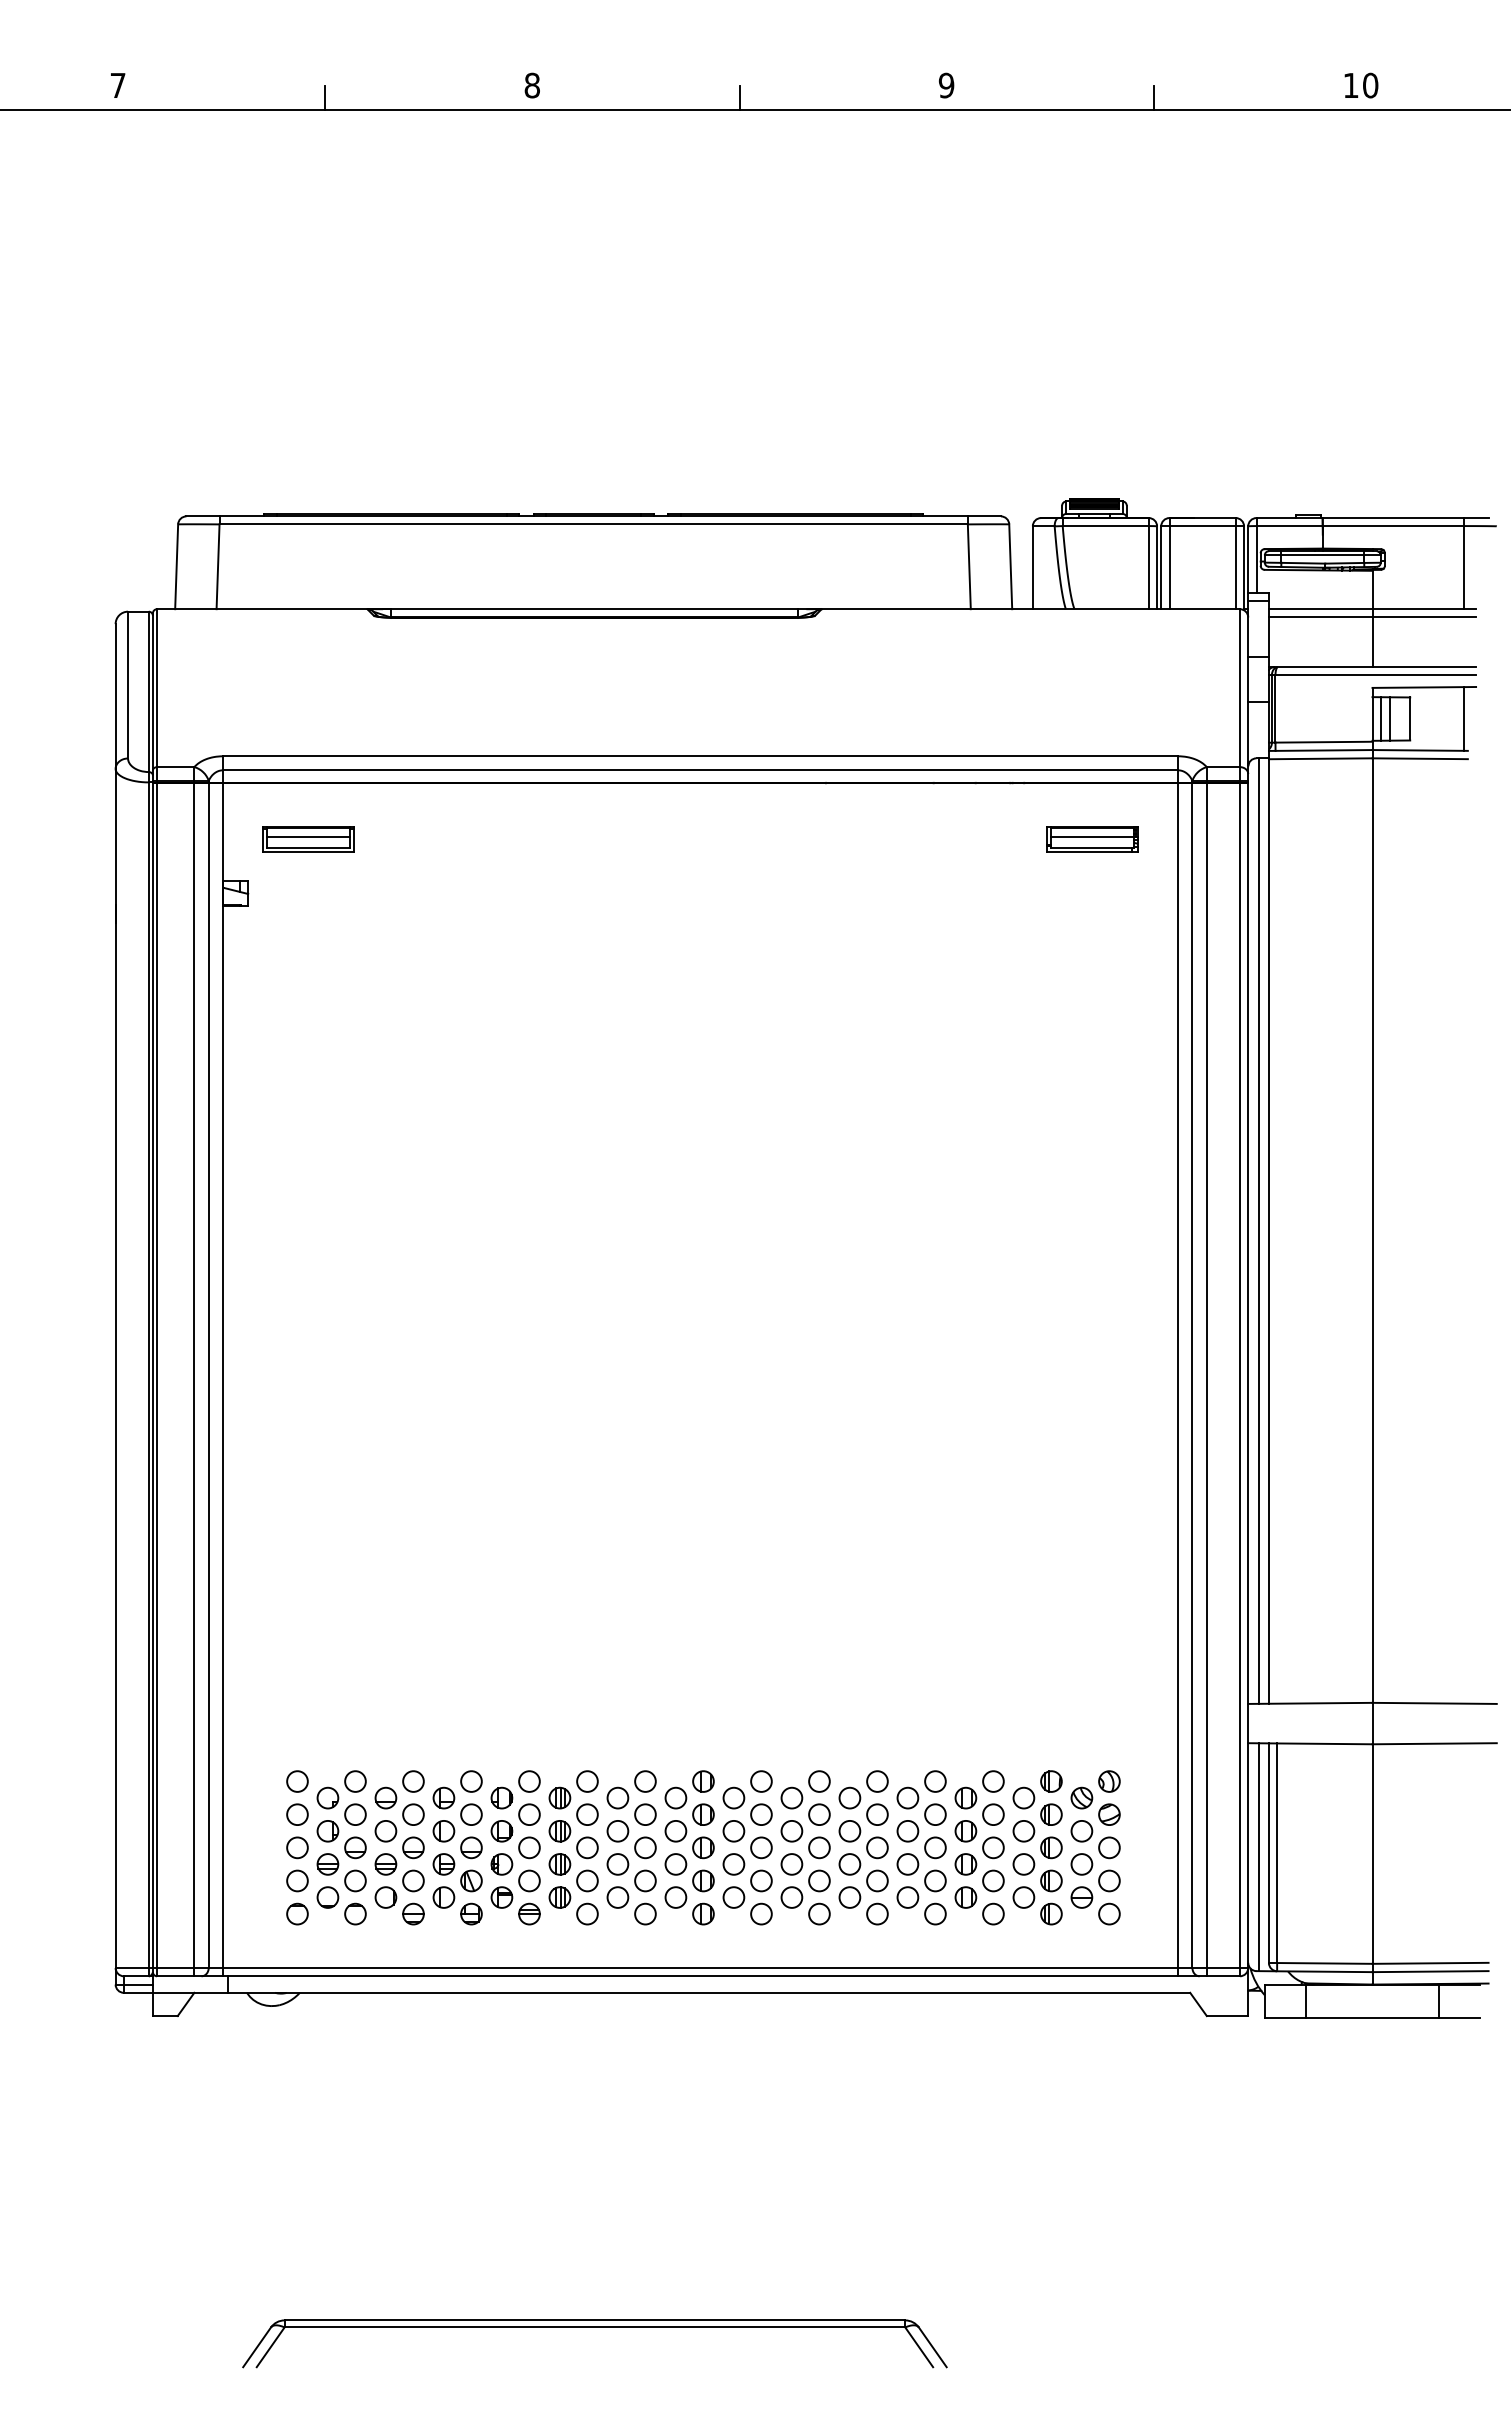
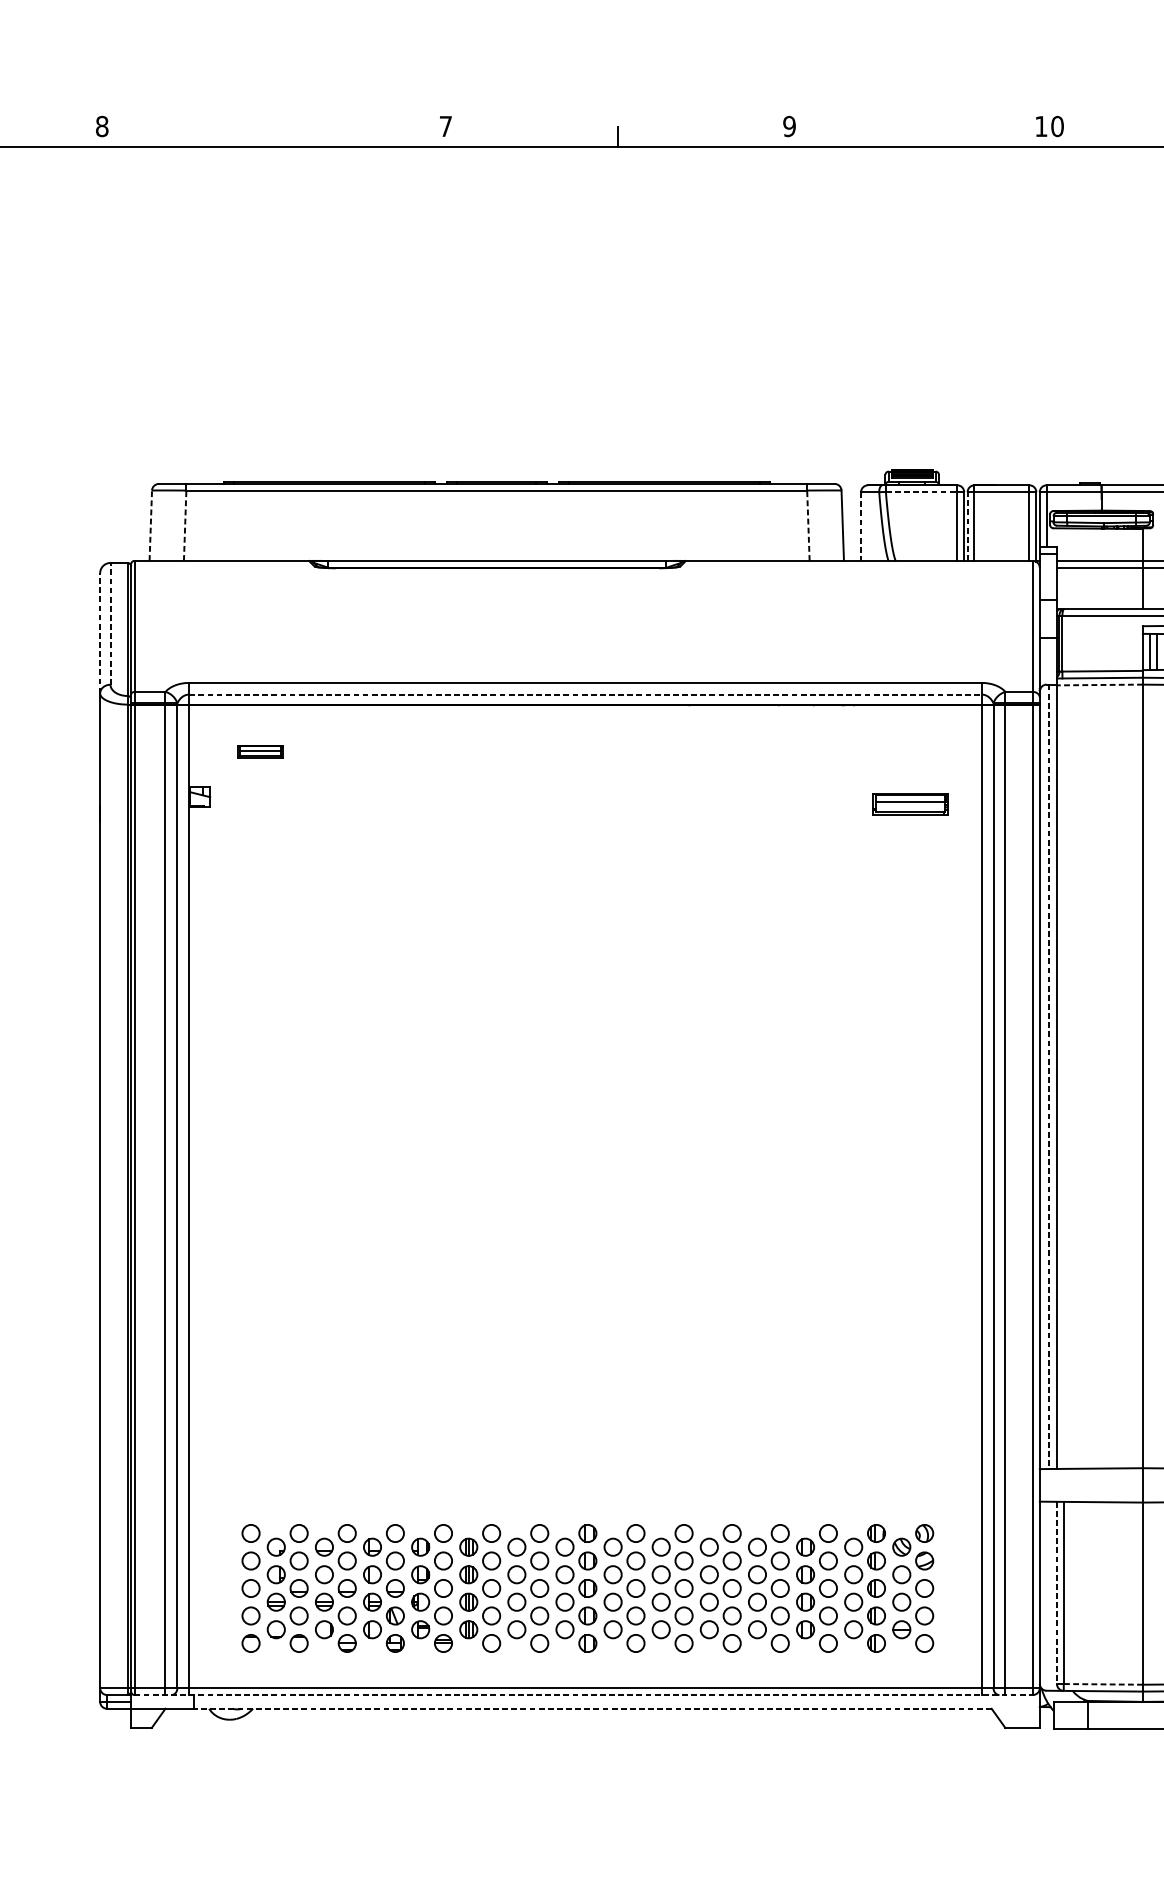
text: (117, 85) -> (101, 126), 7 -> 8
text: (531, 85) -> (445, 126), 8 -> 7
text: (1361, 85) -> (1049, 126), moved
line: (325, 97) -> (274, 136), removed
line: (1153, 97) -> (961, 136), removed
line: (1106, 526) -> (922, 492), solid -> dashed
line: (176, 566) -> (150, 525), solid -> dashed
line: (218, 566) -> (185, 525), solid -> dashed
line: (969, 566) -> (808, 525), solid -> dashed
line: (1161, 567) -> (967, 526), solid -> dashed
line: (1032, 568) -> (860, 527), solid -> dashed
line: (128, 684) -> (110, 623), solid -> dashed
line: (115, 696) -> (100, 633), solid -> dashed
line: (1320, 758) -> (1099, 684), solid -> dashed
line: (700, 770) -> (585, 694), solid -> dashed
part: (308, 839) -> (260, 751), size x0.6
part: (1092, 839) -> (910, 804), moved
line: (1259, 1231) -> (1049, 1077), solid -> dashed
line: (1268, 1853) -> (1056, 1593), solid -> dashed
line: (1259, 1857) -> (1049, 1596), removed
line: (1324, 1963) -> (1103, 1684), solid -> dashed
line: (699, 1976) -> (584, 1695), solid -> dashed
line: (709, 1992) -> (592, 1708), solid -> dashed

